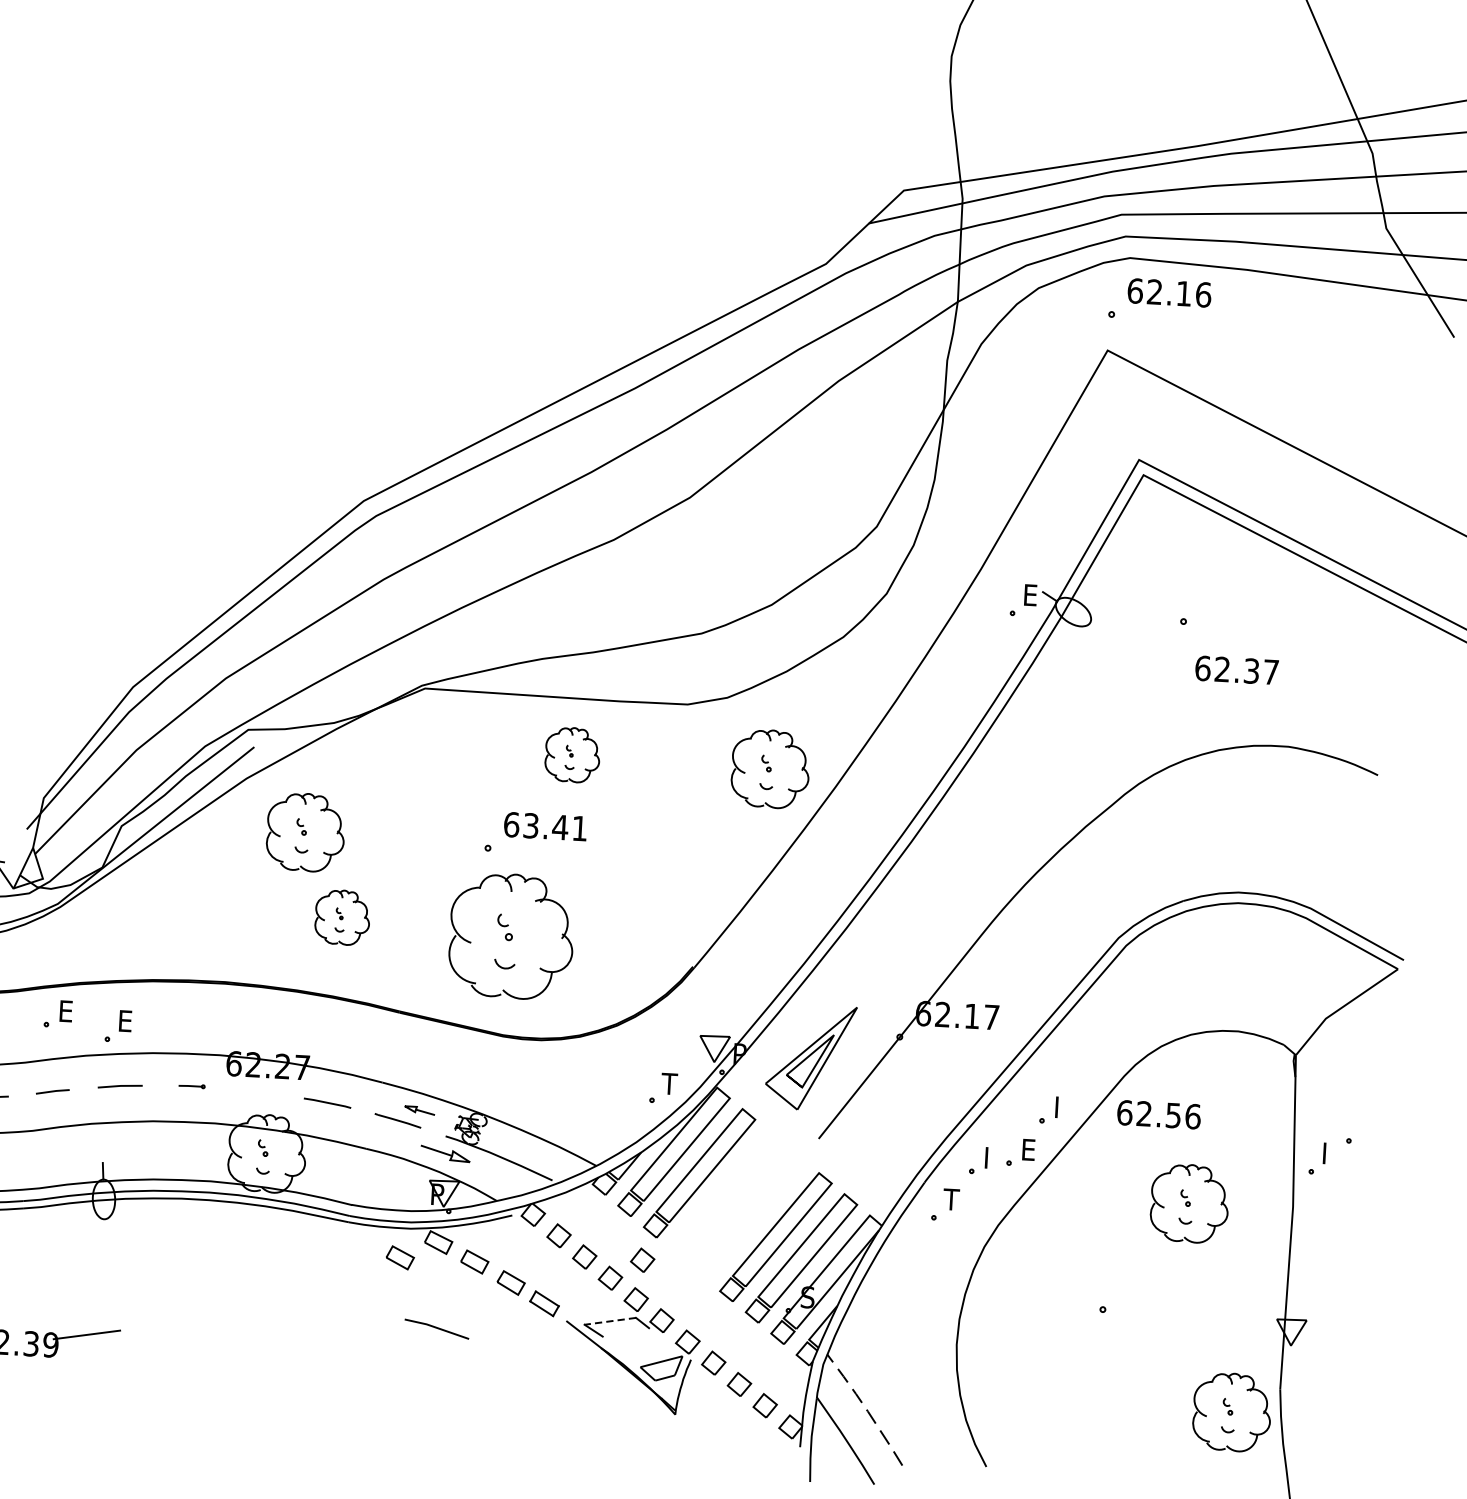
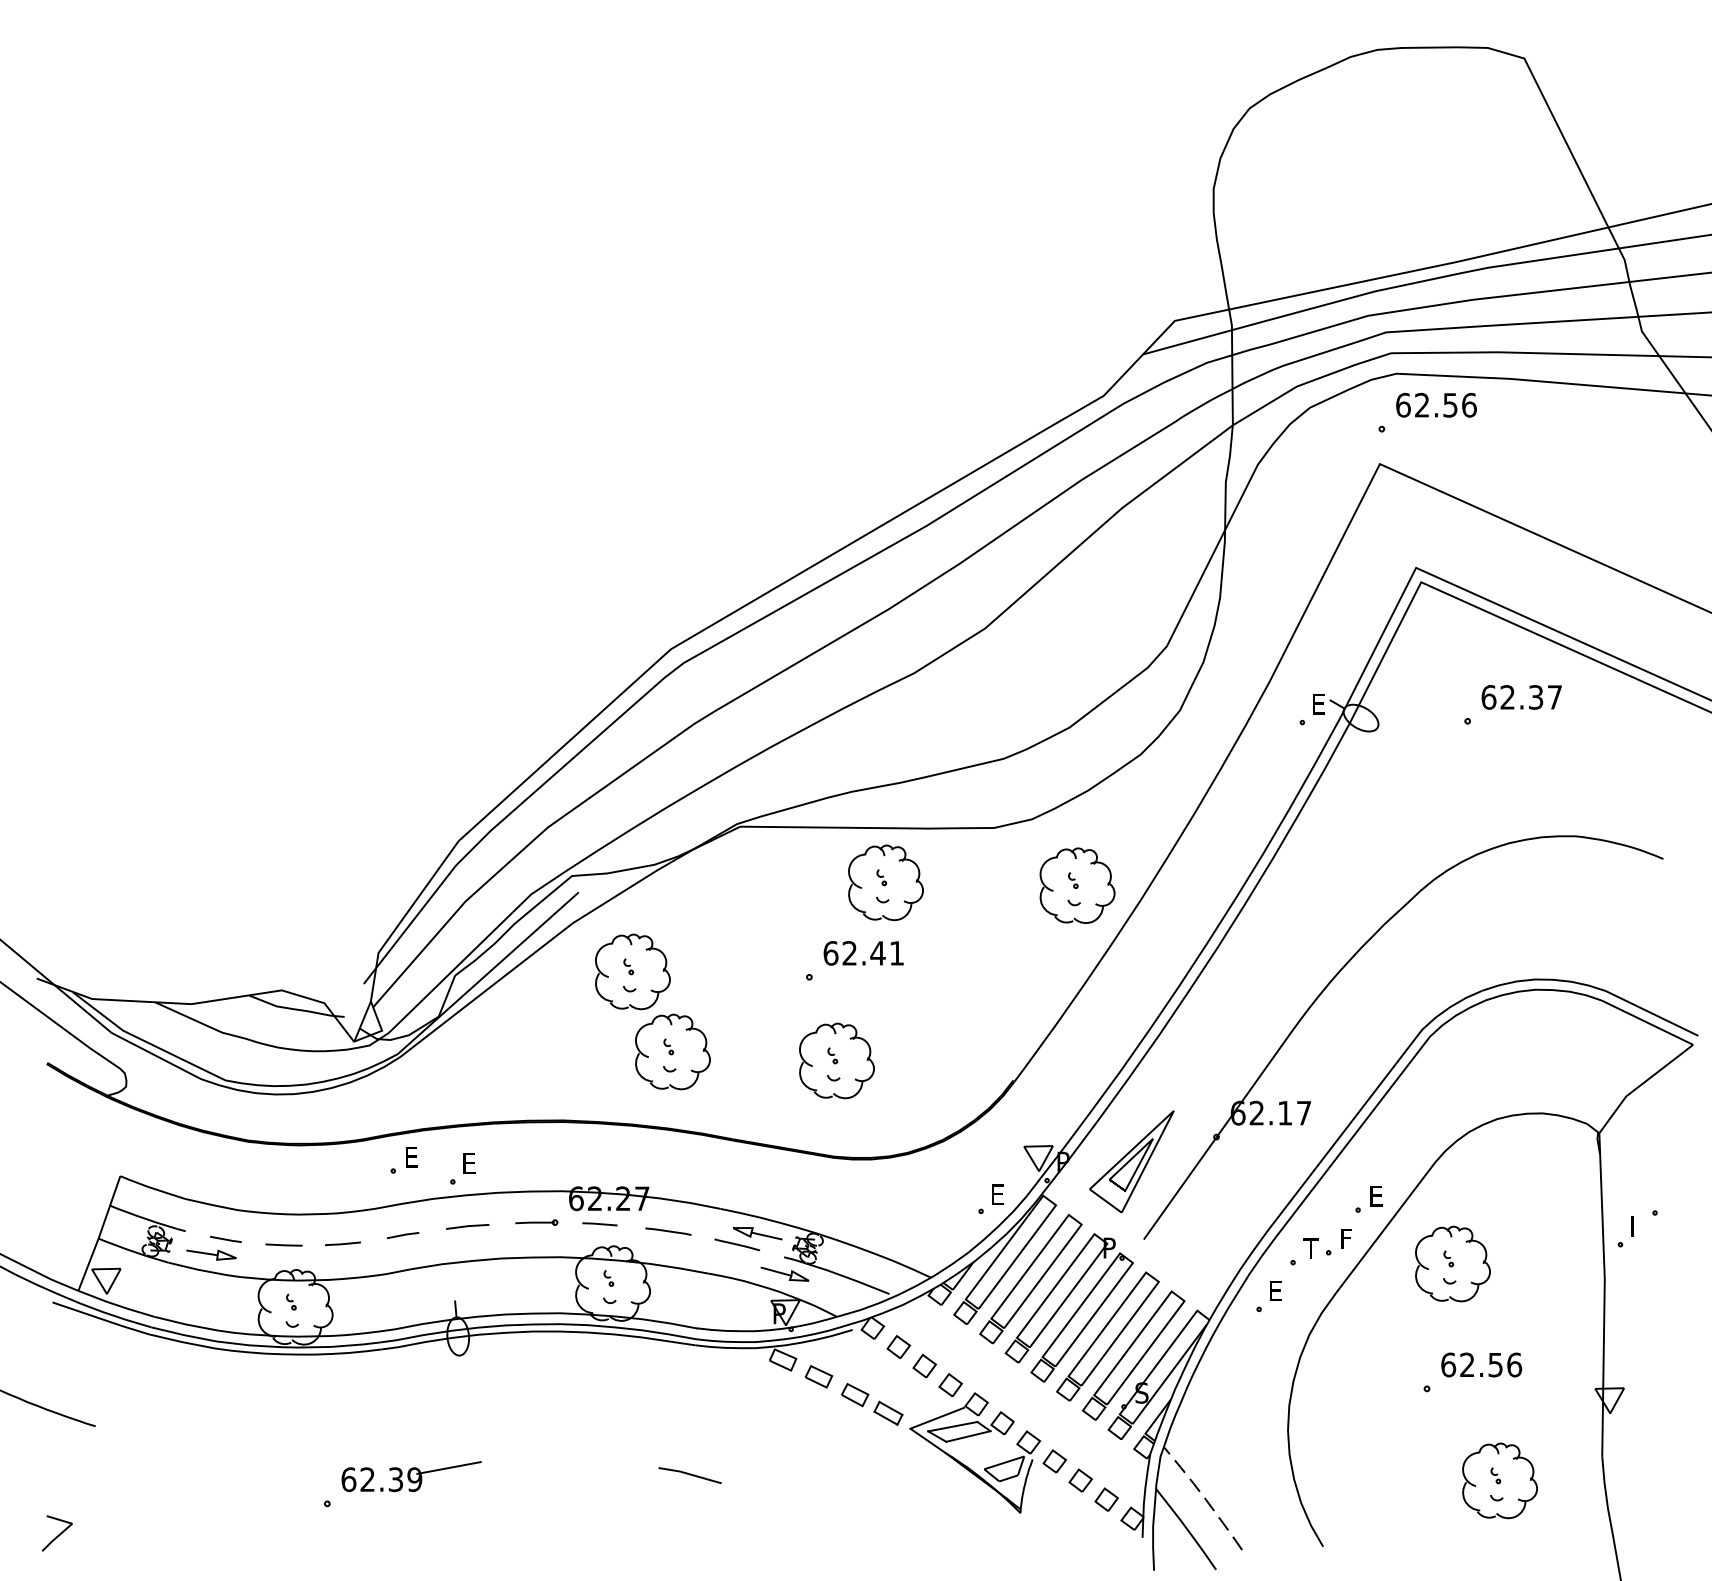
text: (1184, 294) -> (1450, 405), 62.16 -> 62.56
text: (1236, 670) -> (1521, 697), moved
part: (572, 754) -> (885, 882), size x1.43
text: (530, 825) -> (849, 953), 63.41 -> 62.41
part: (342, 917) -> (672, 1051), size x1.43
part: (511, 935) -> (836, 1060), size x0.62
text: (668, 1083) -> (996, 1194), T -> E
part: (191, 1086) -> (536, 1222), size x1.67
line: (256, 1091) -> (599, 1224), added
text: (1062, 1107) -> (1377, 1196), I -> E
part: (419, 1110) -> (757, 1233), size x1.67
text: (1158, 1114) -> (1481, 1364), moved
text: (1030, 1149) -> (1348, 1238), E -> F
text: (990, 1157) -> (1310, 1248), I -> T
text: (950, 1199) -> (1274, 1290), T -> E
part: (1189, 1203) -> (1452, 1263), moved
part: (736, 1204) -> (1068, 1307), added
part: (400, 1257) -> (747, 1376), removed
part: (642, 1259) -> (980, 1365), removed
line: (595, 1310) -> (937, 1417), added
line: (610, 1321) -> (952, 1426), dashed -> solid
line: (436, 1329) -> (689, 1475), moved
line: (625, 1332) -> (968, 1436), added
part: (1231, 1411) -> (1499, 1480), moved

